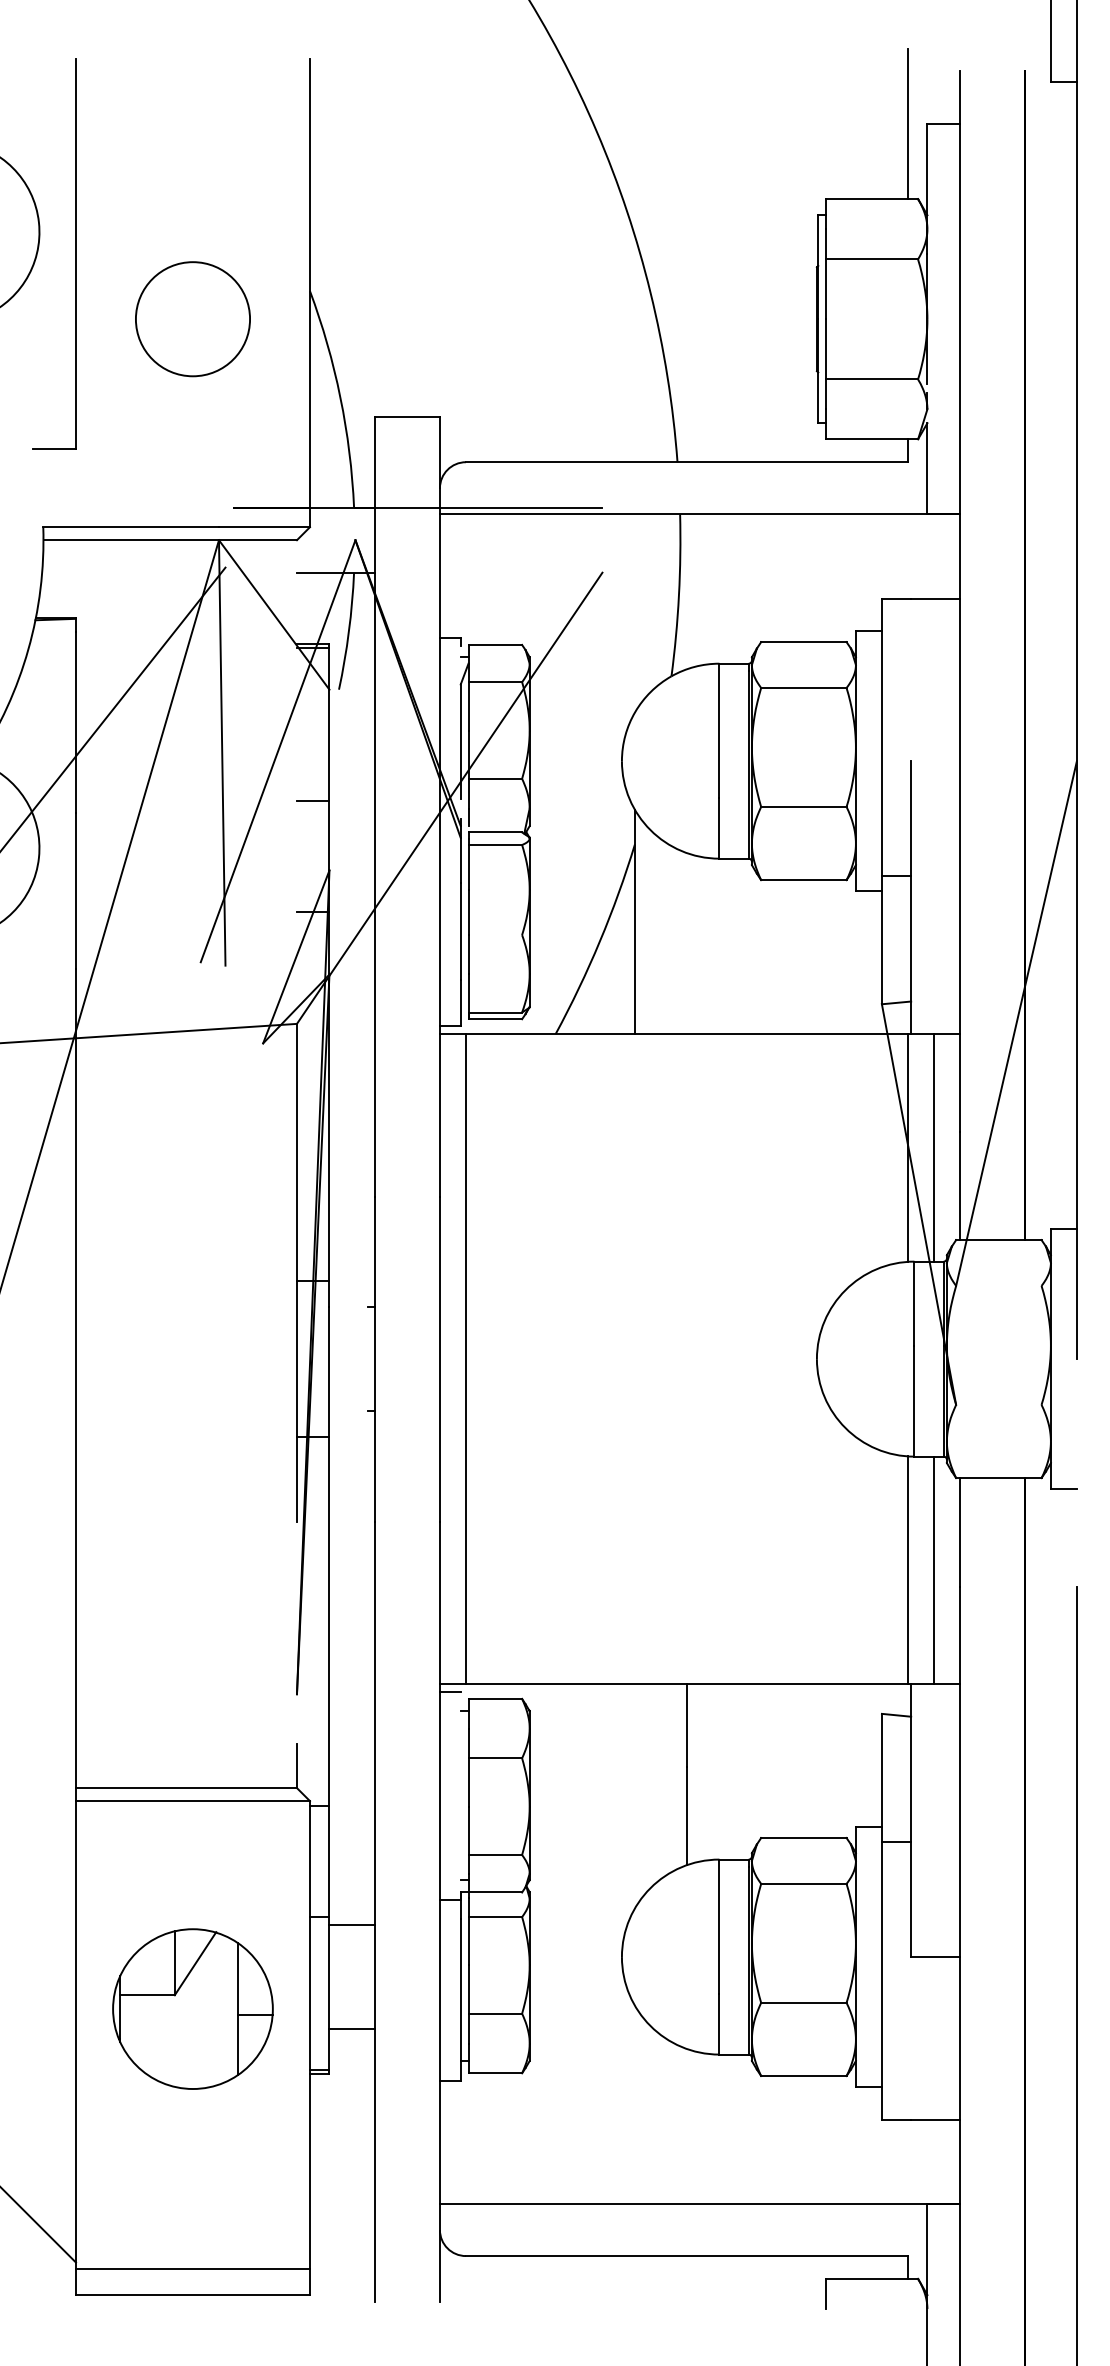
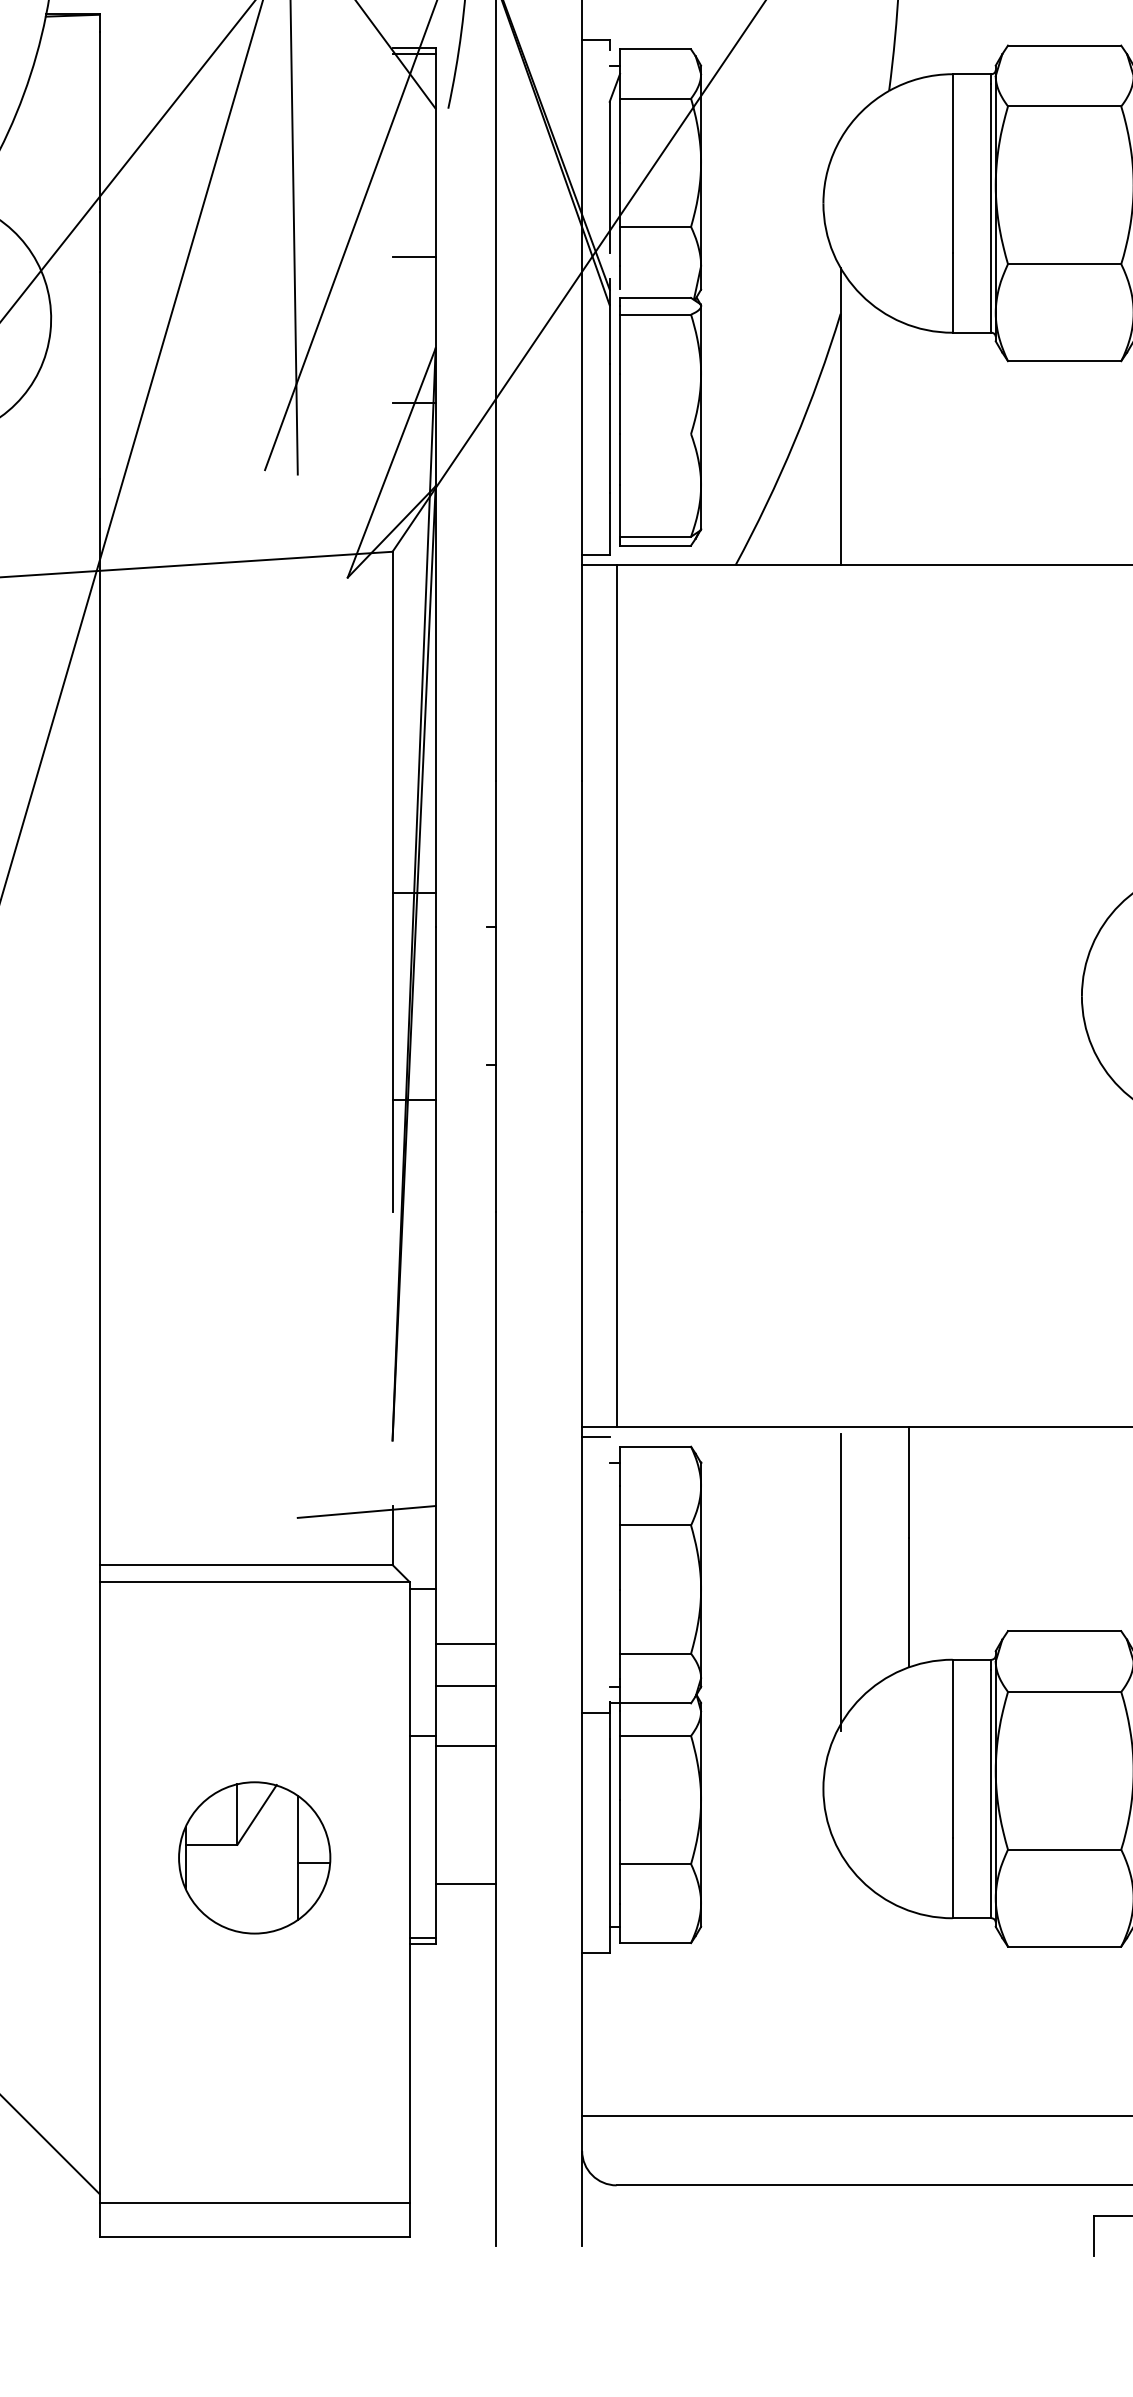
line: (277, 1747) -> (366, 1511), added
line: (634, 1801) -> (840, 1582), added
line: (351, 1847) -> (464, 1643), added
line: (351, 1879) -> (464, 1686), added
part: (192, 2008) -> (254, 1857), size x0.71

